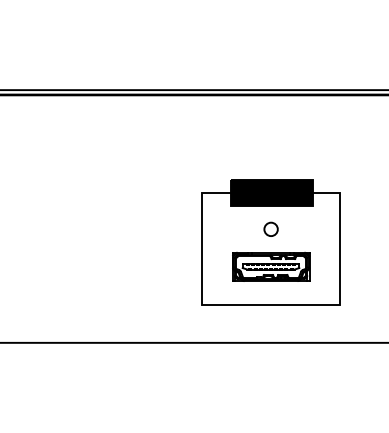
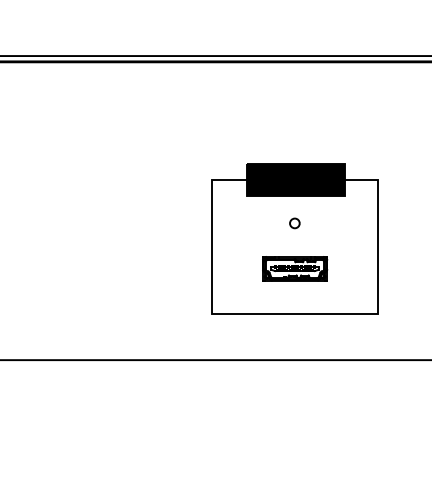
circle: (270, 228) -> (294, 222), size x0.6
part: (271, 266) -> (295, 268), size x0.7

